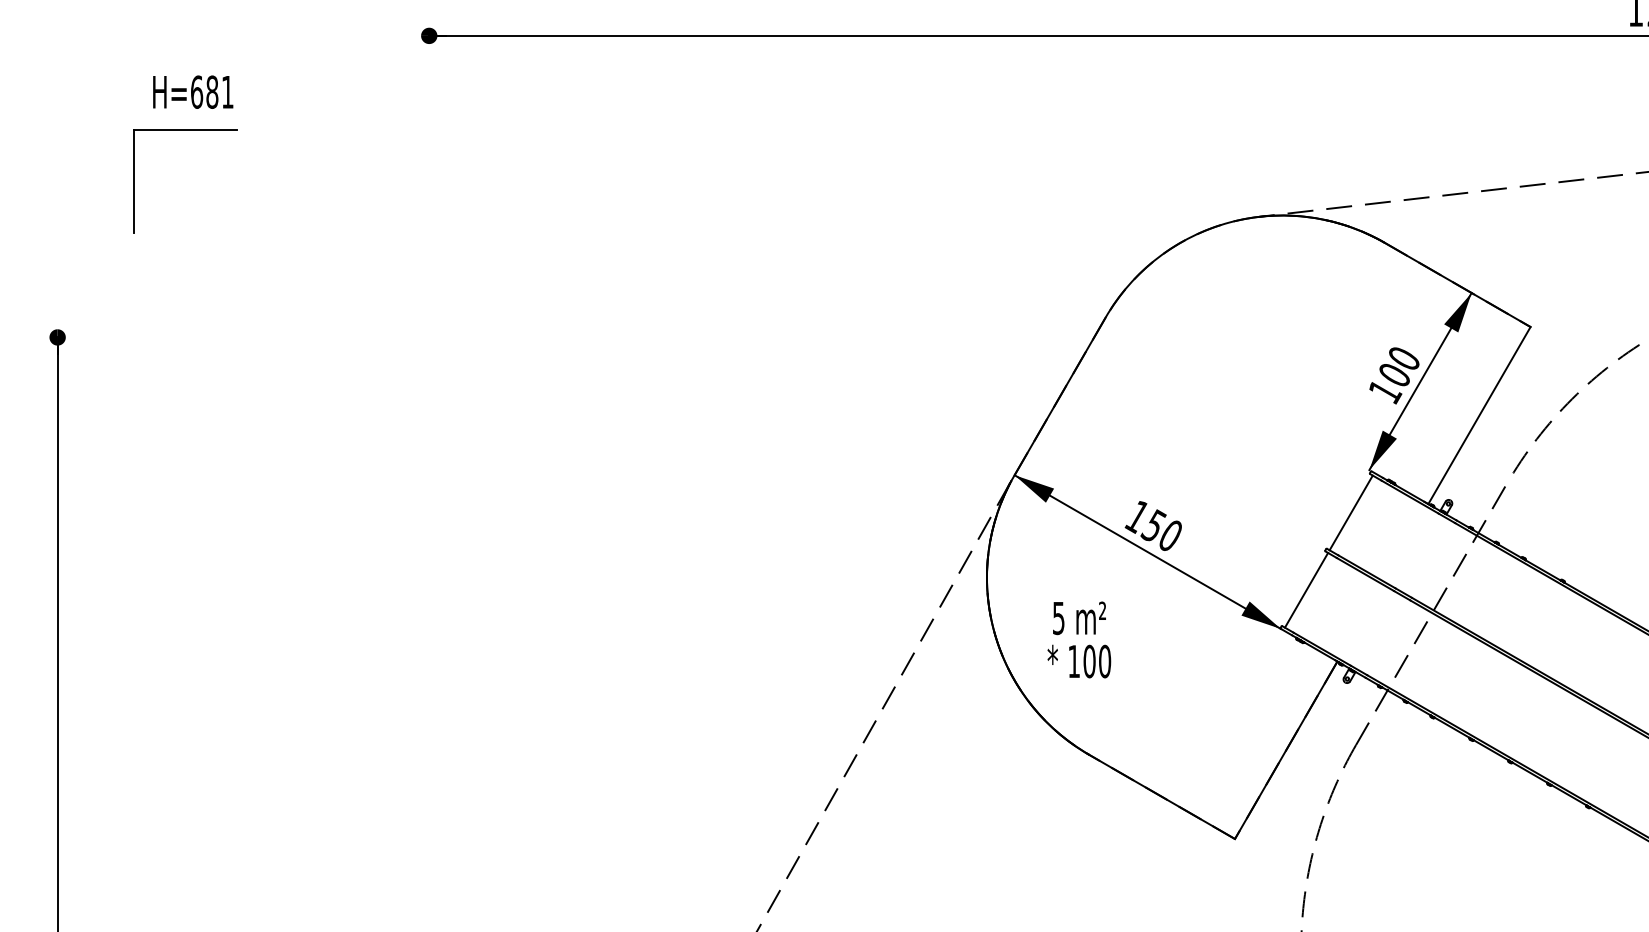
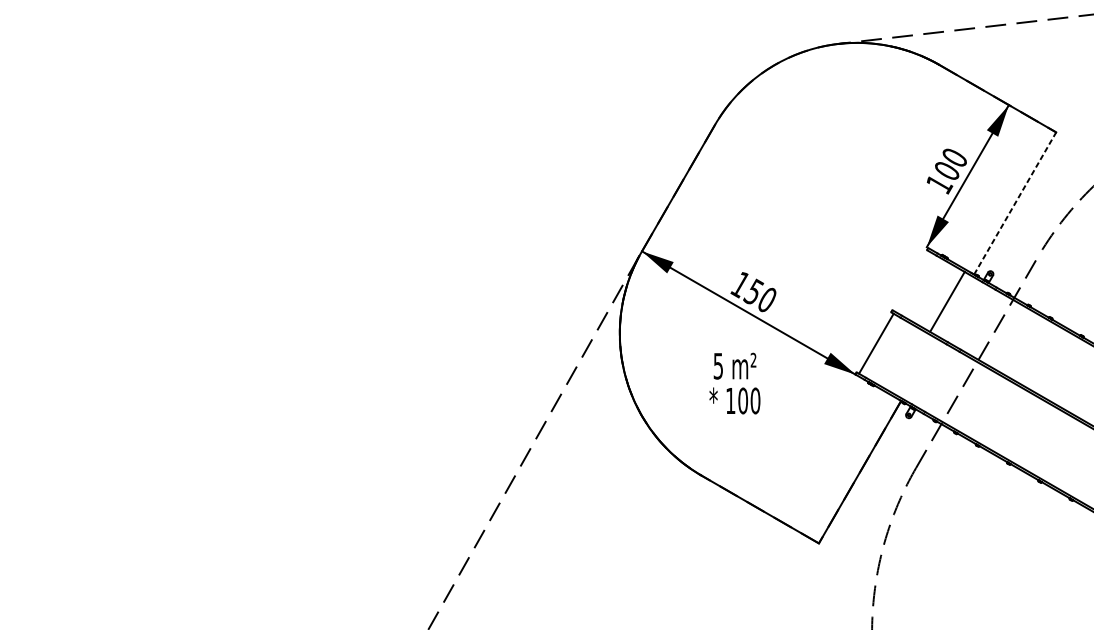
line: (1479, 415) -> (1015, 203), solid -> dashed
line: (1350, 512) -> (946, 301), moved
text: (1079, 639) -> (735, 383), moved

